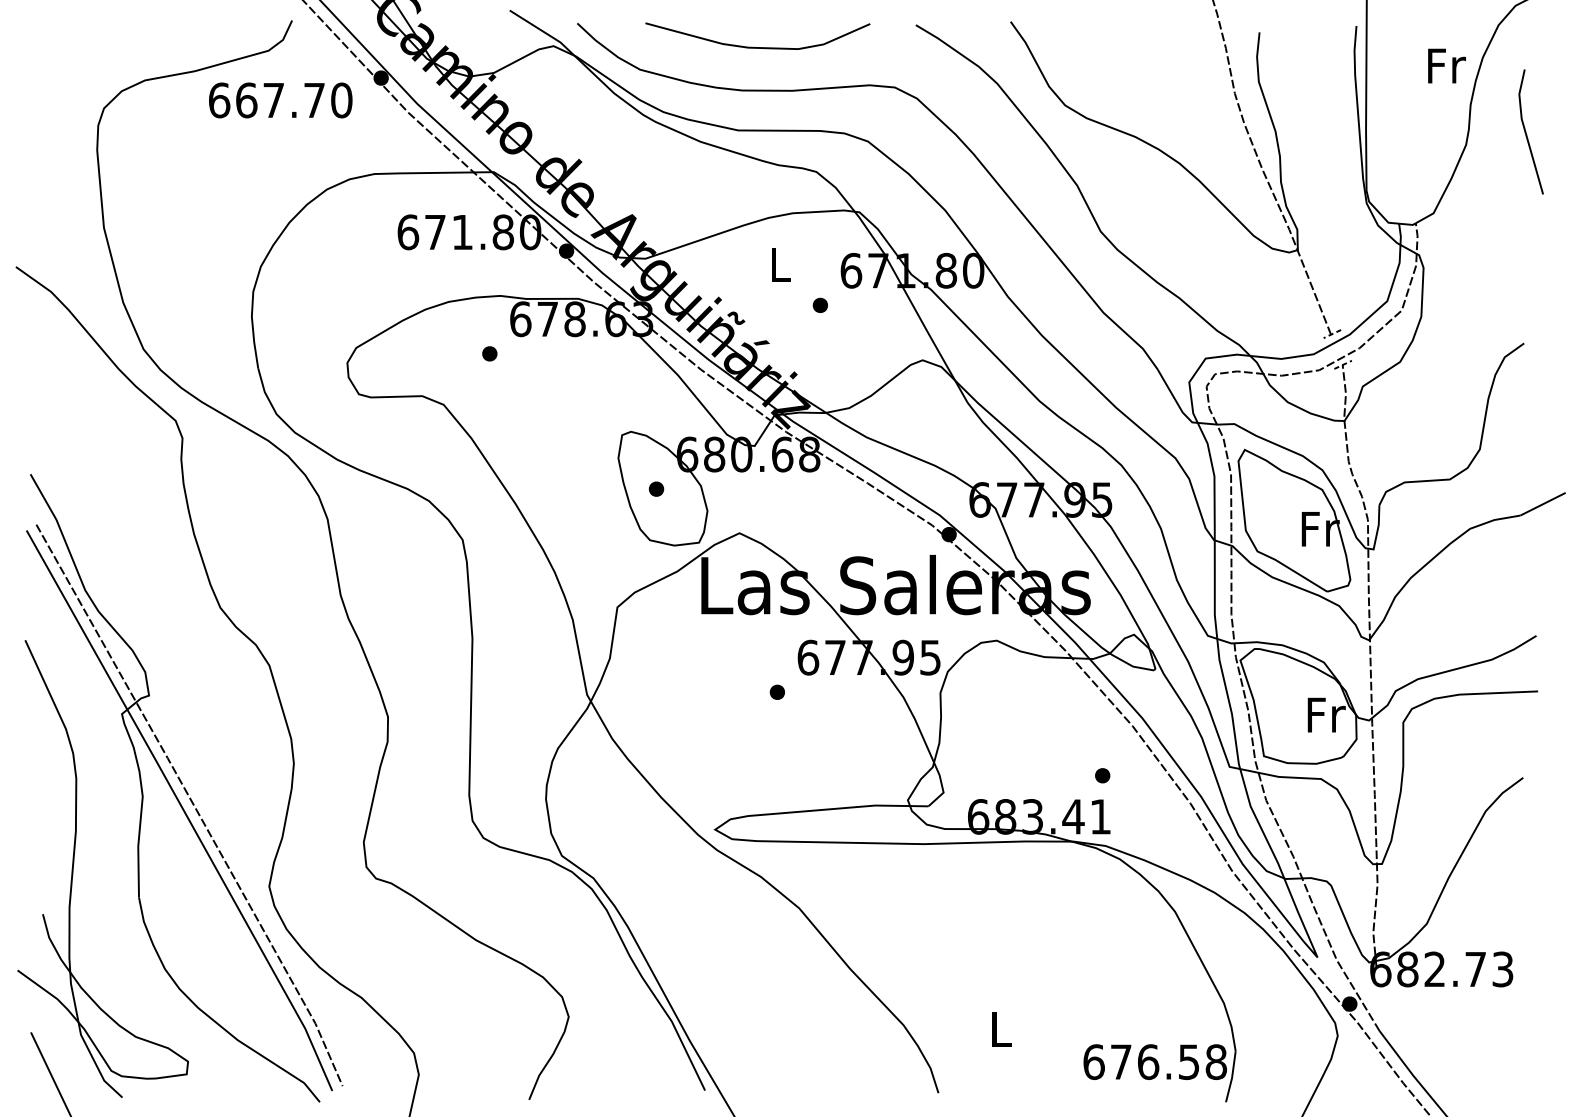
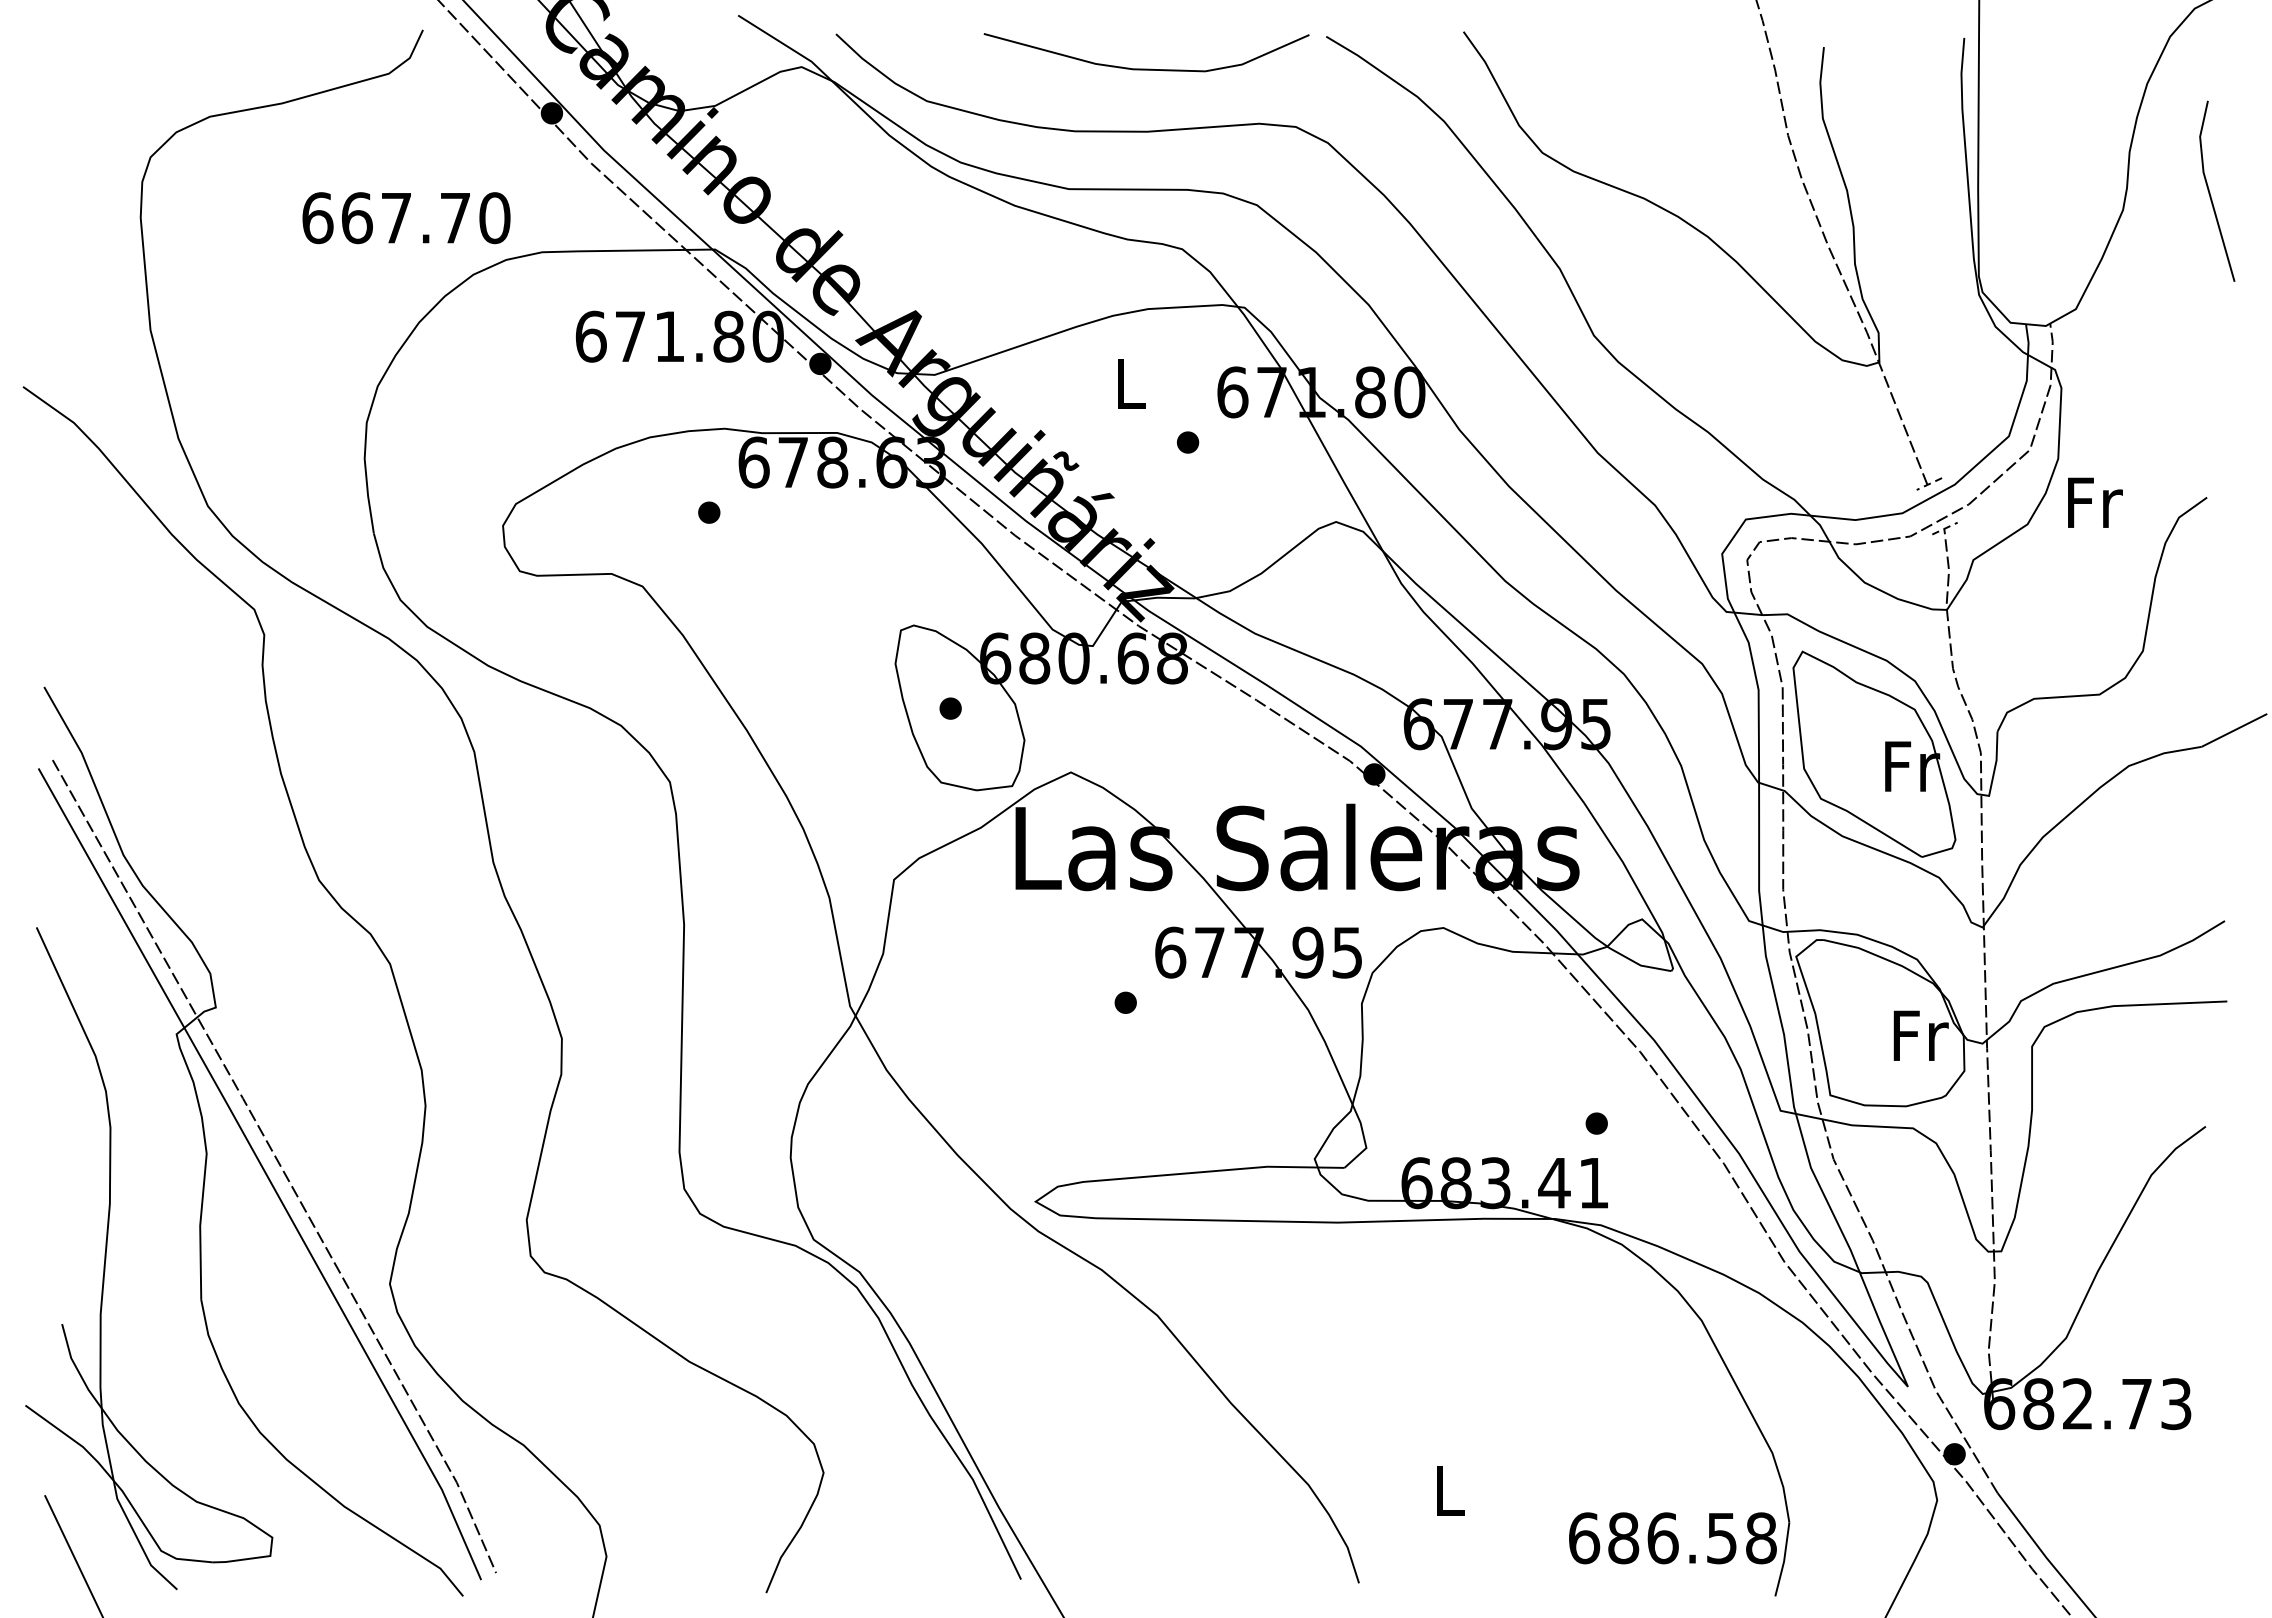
curve: (753, 46) -> (1140, 67), moved
text: (1446, 65) -> (2094, 502), moved
text: (280, 100) -> (406, 218), moved
text: (1120, 1062) -> (1622, 1538), 676.58 -> 686.58

